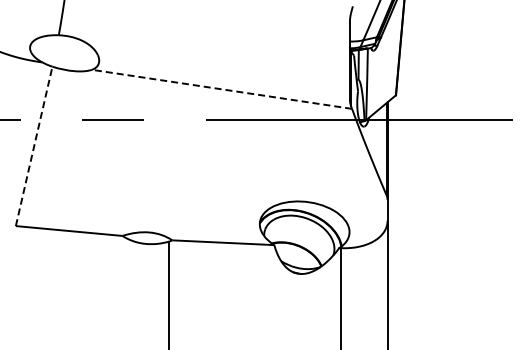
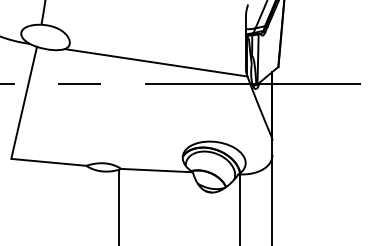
line: (221, 89) -> (155, 62), dashed -> solid
line: (34, 146) -> (24, 102), dashed -> solid

